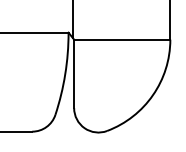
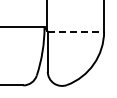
line: (123, 39) -> (76, 31), solid -> dashed

